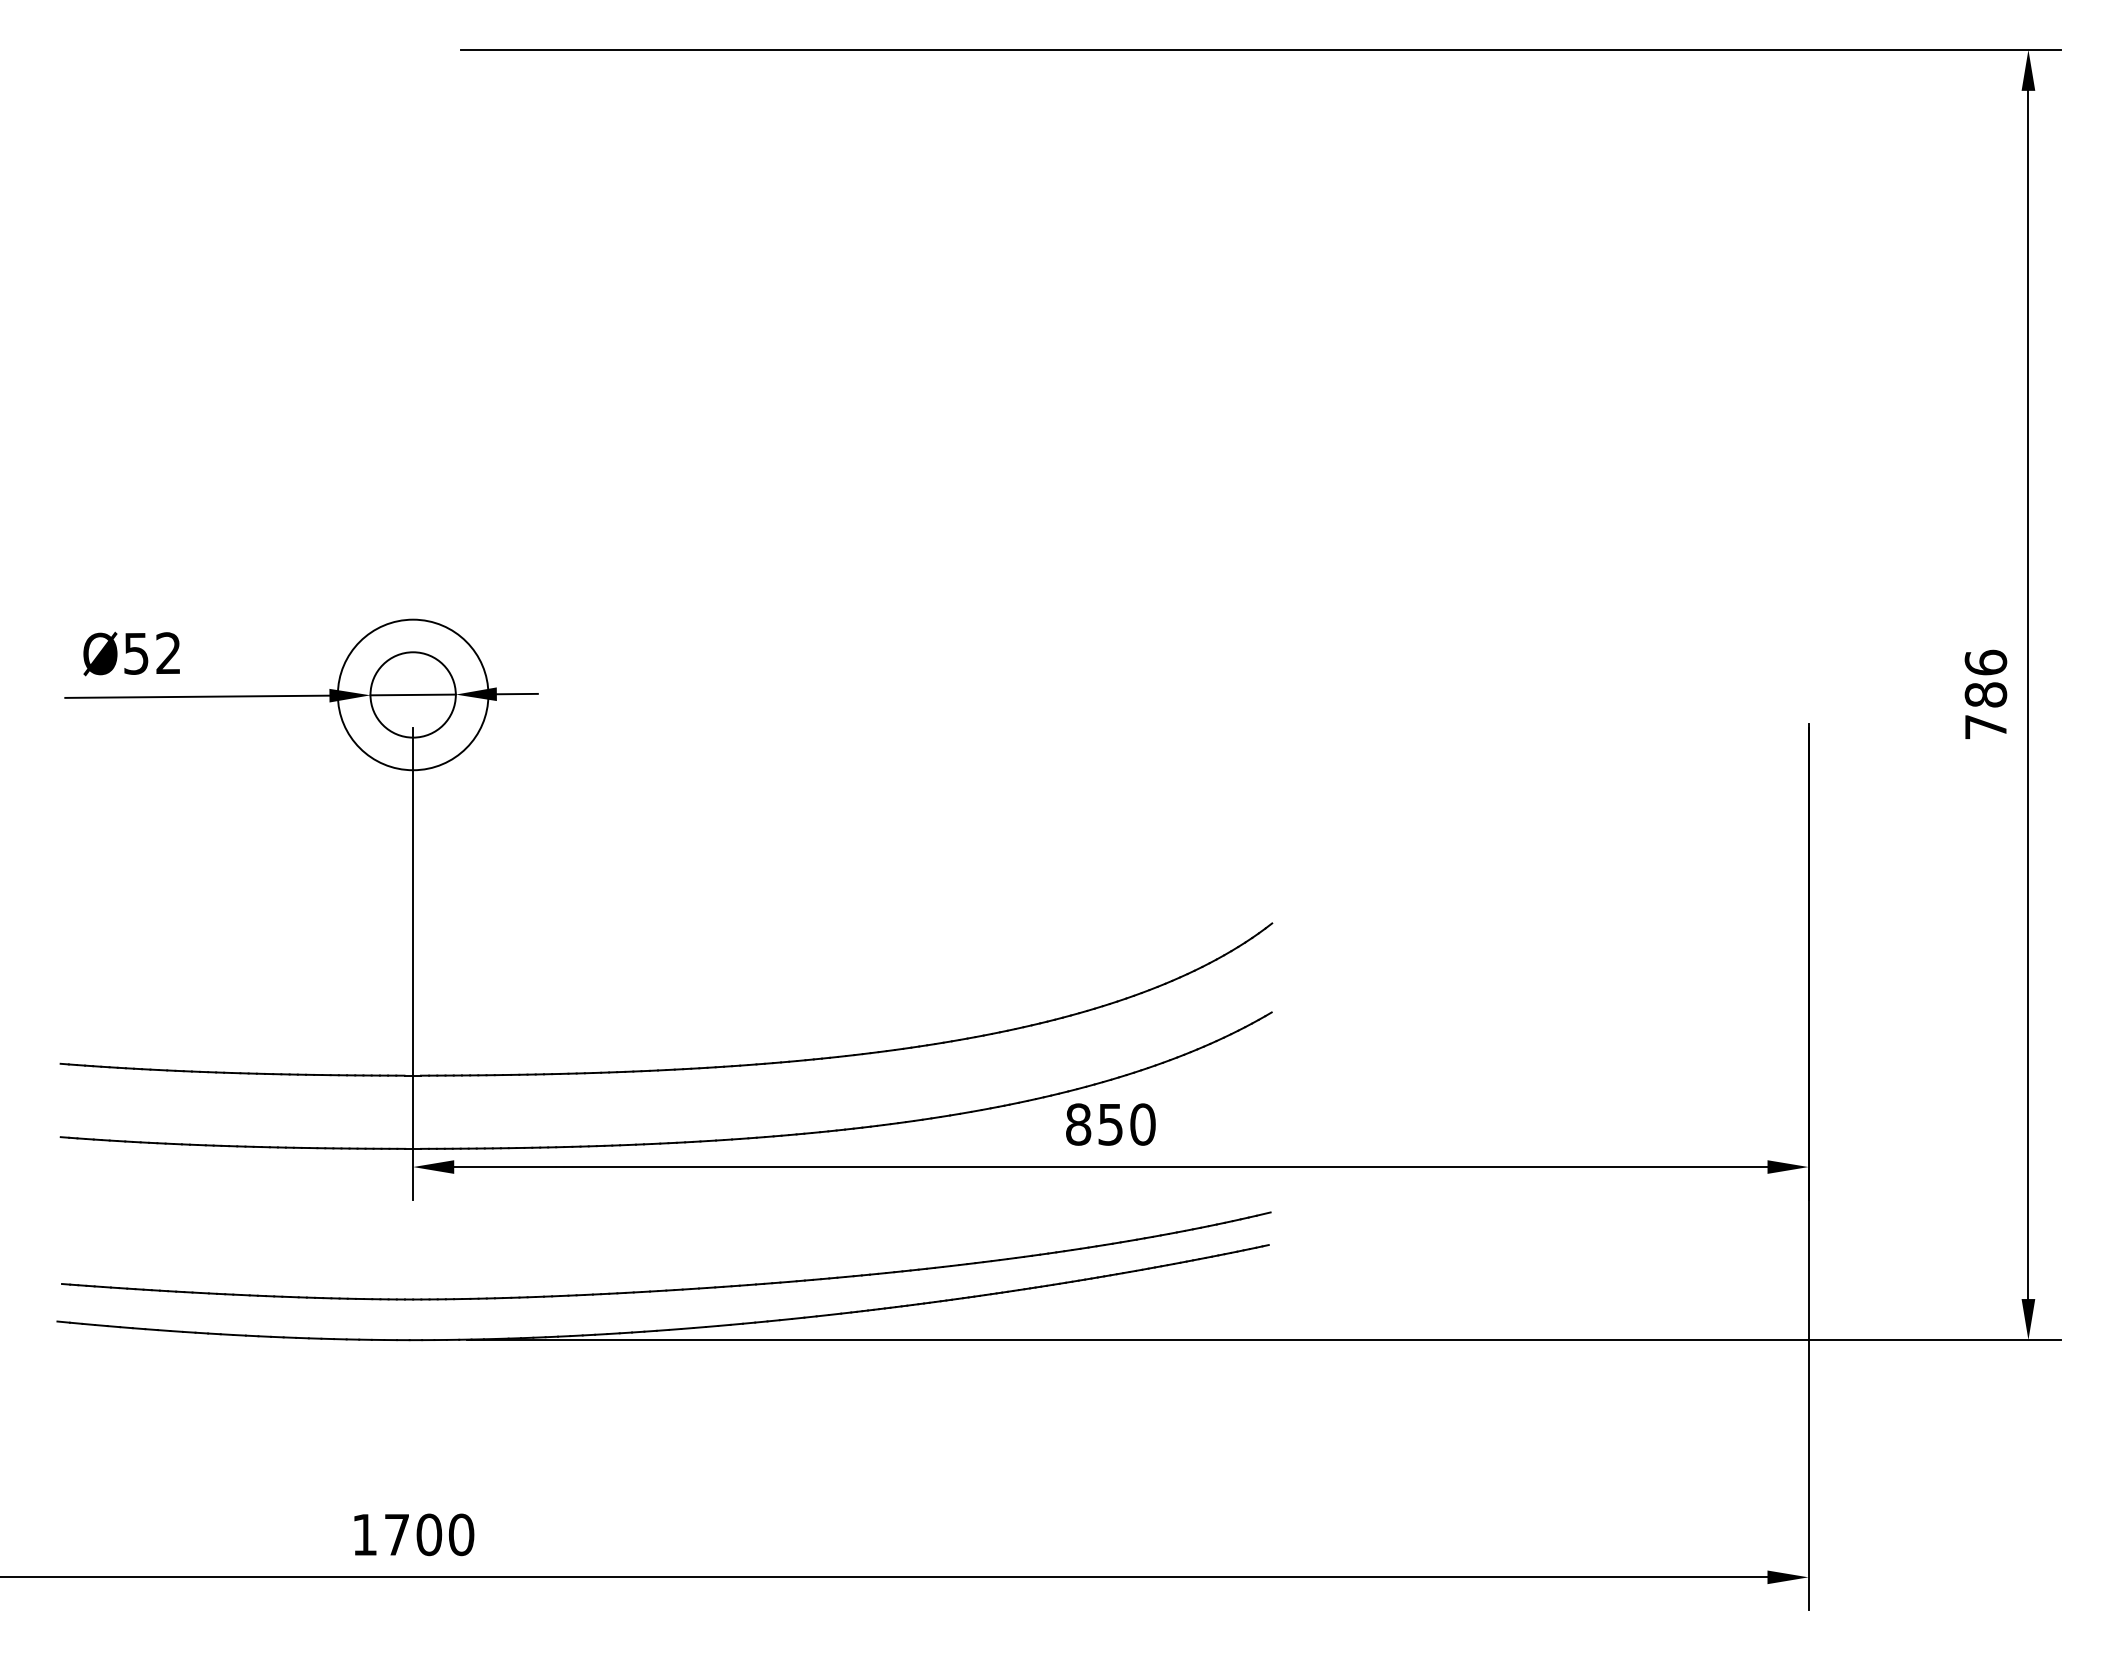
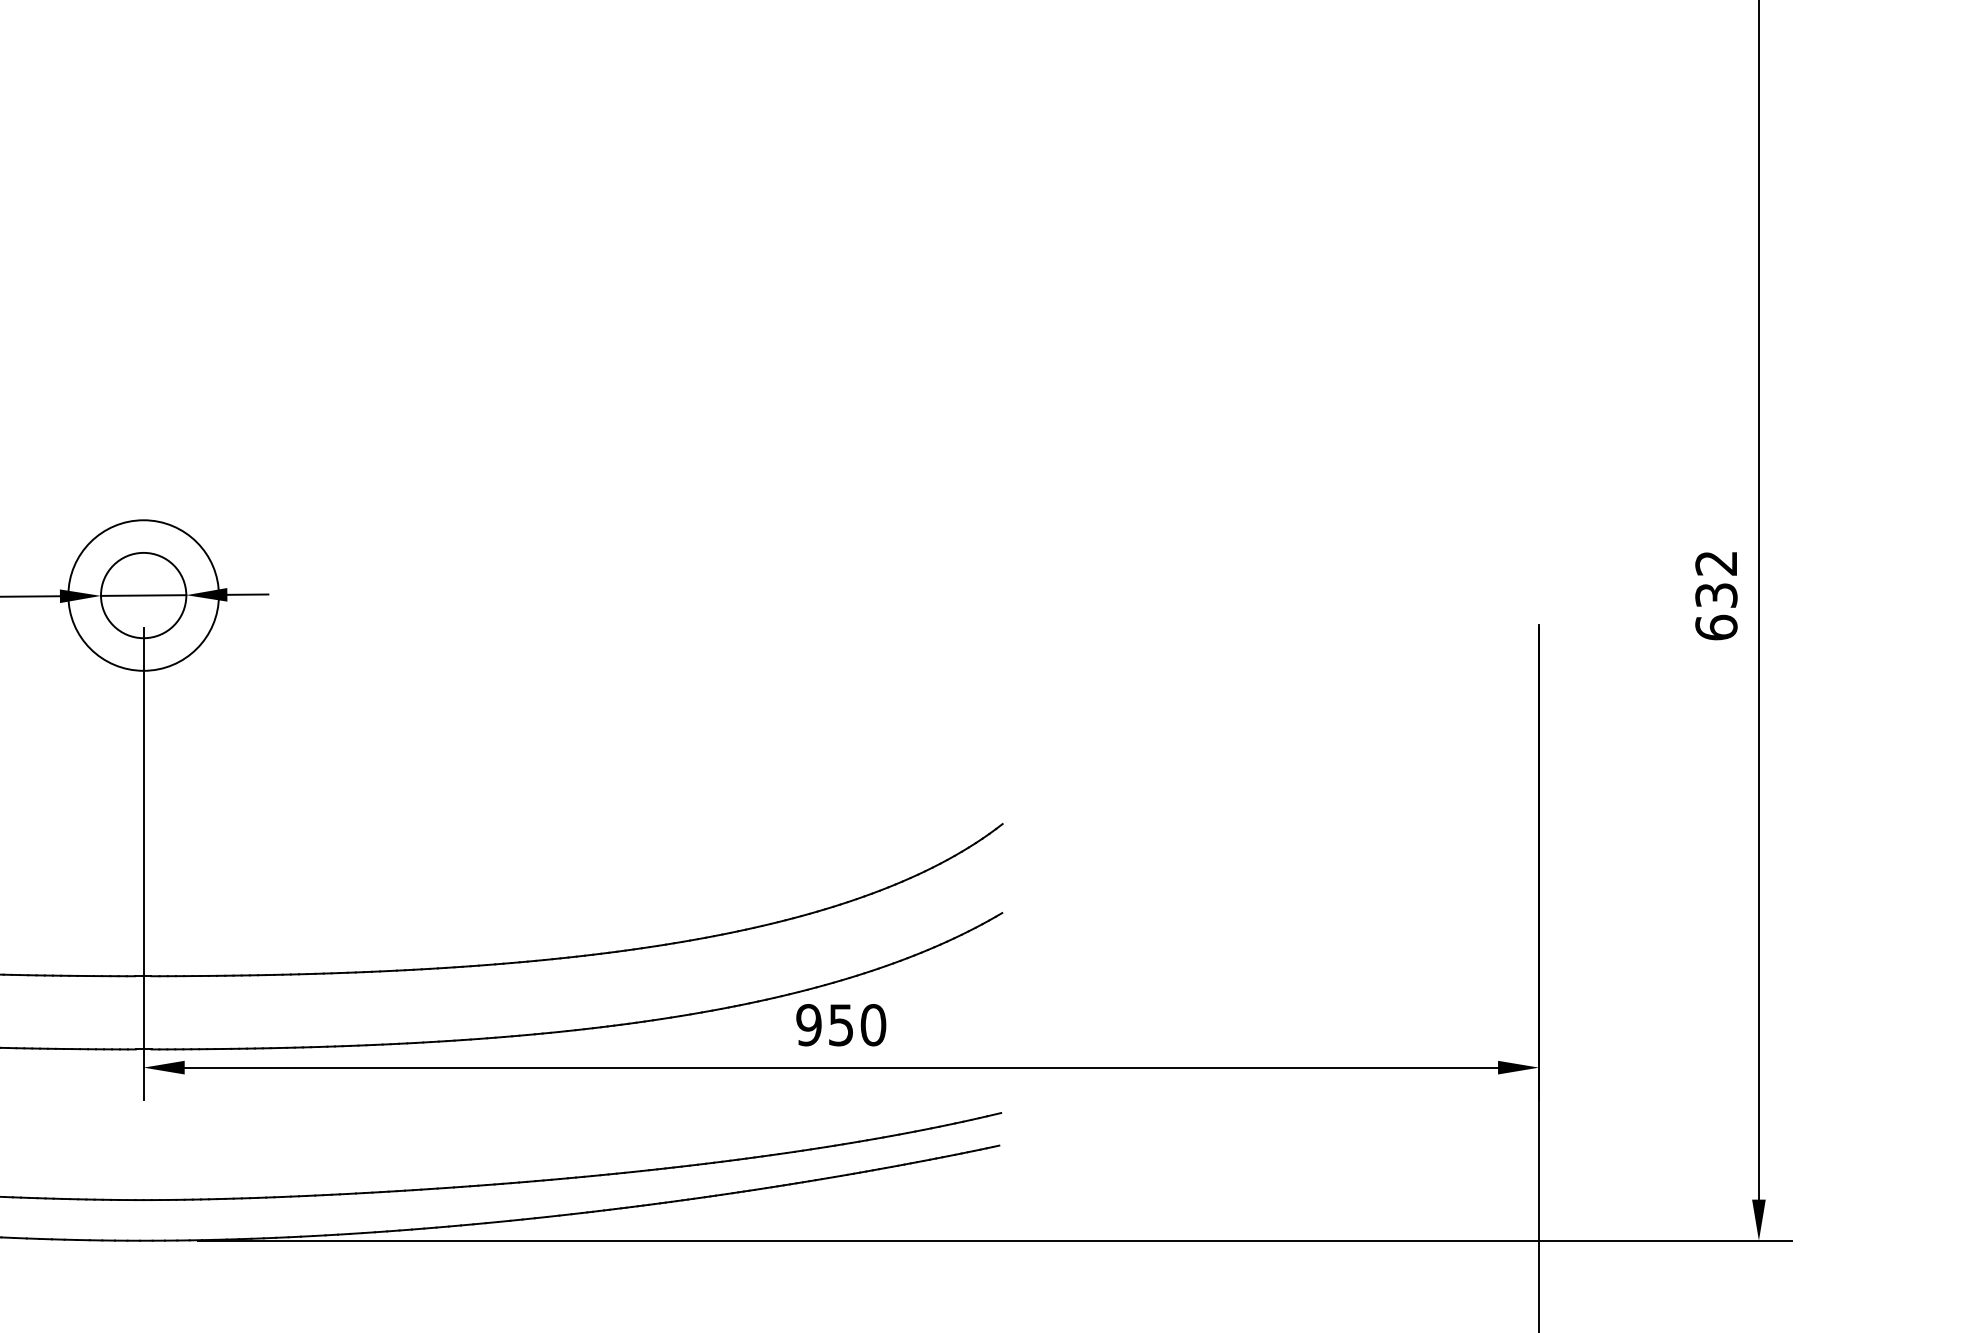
text: (1985, 694) -> (1716, 595), 786 -> 632
text: (1078, 1124) -> (809, 1025), 850 -> 950

